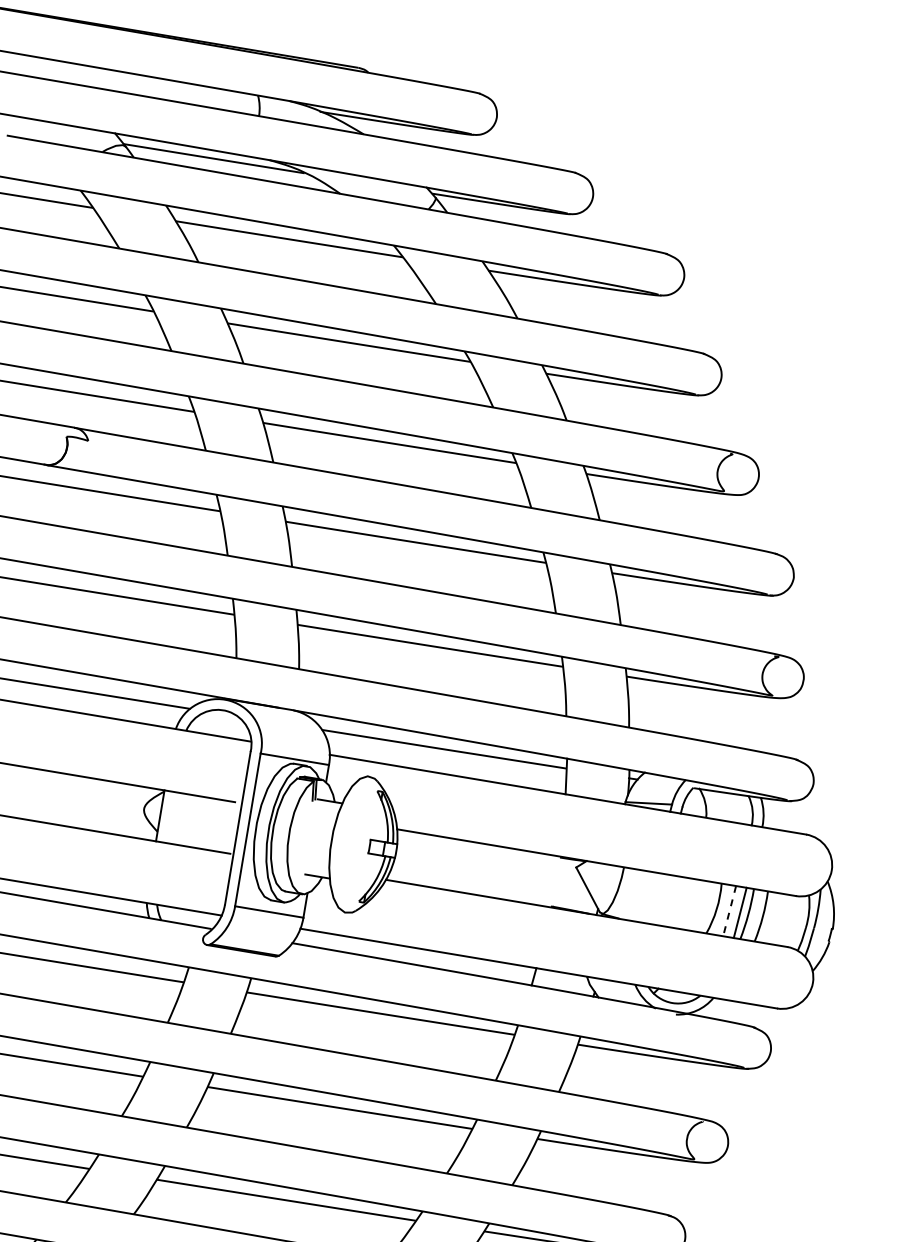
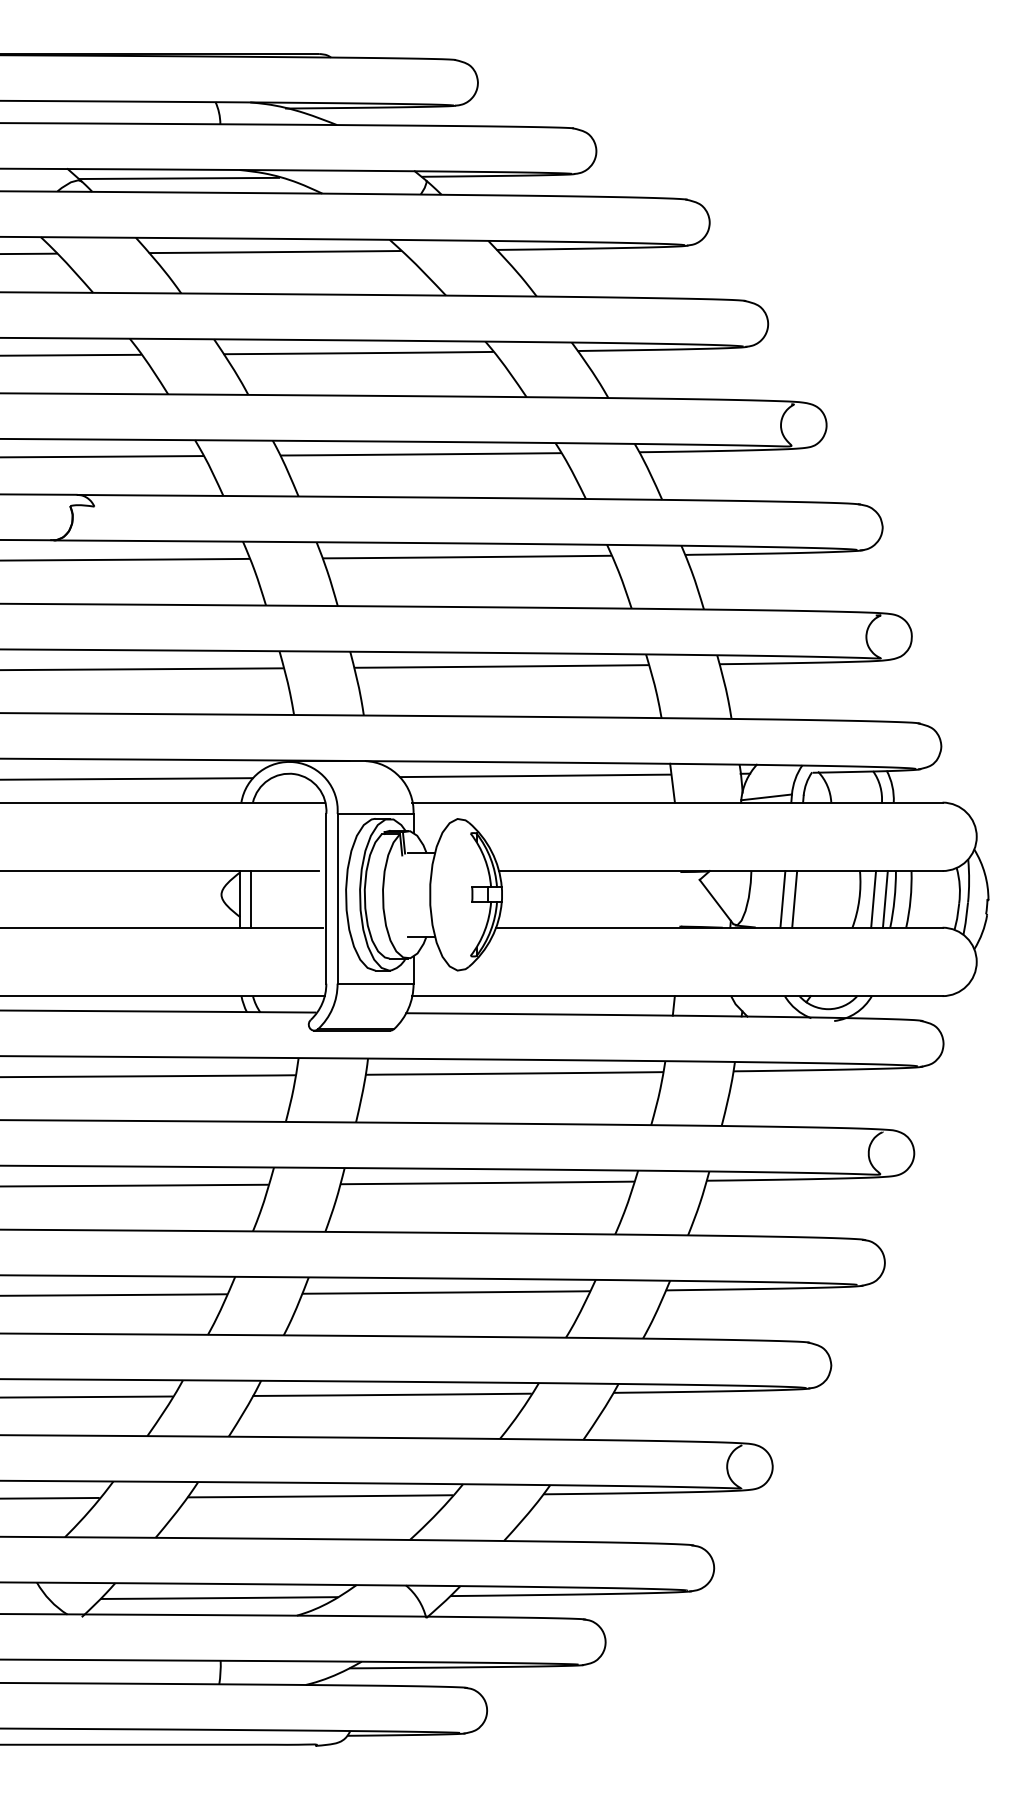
line: (170, 817) -> (251, 899), added
line: (647, 897) -> (782, 899), added
line: (658, 899) -> (794, 899), added
line: (729, 911) -> (873, 899), dashed -> solid

